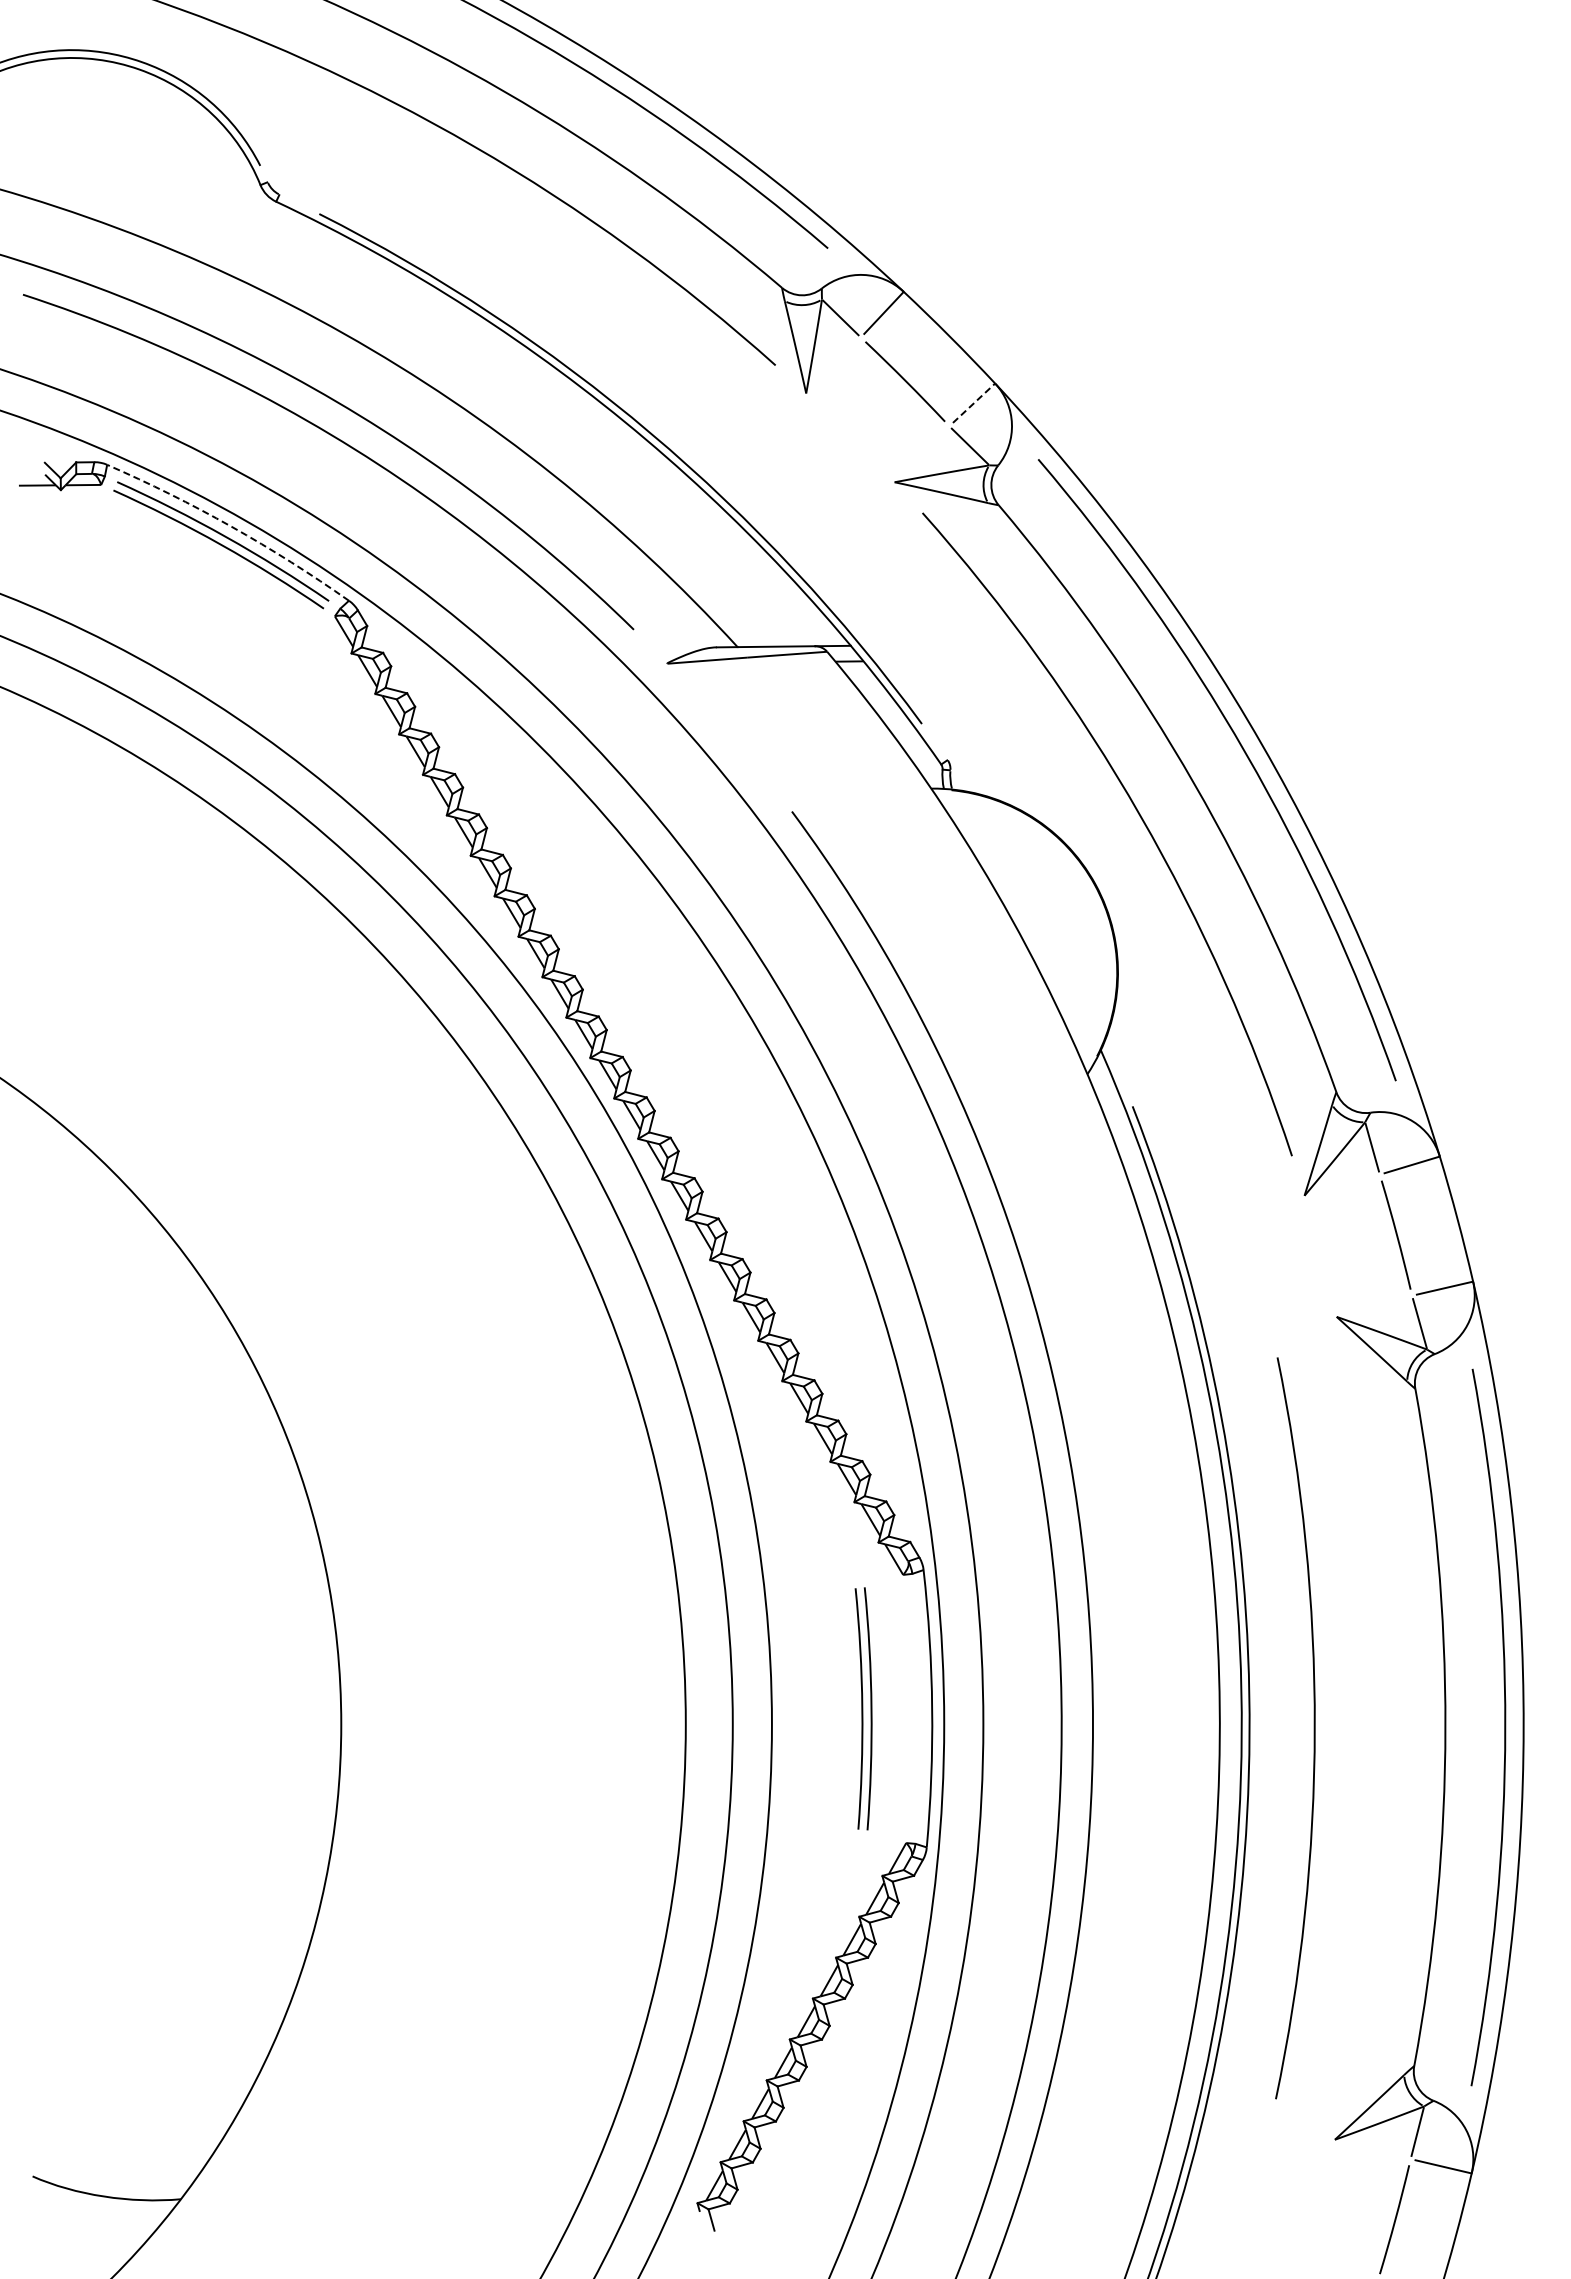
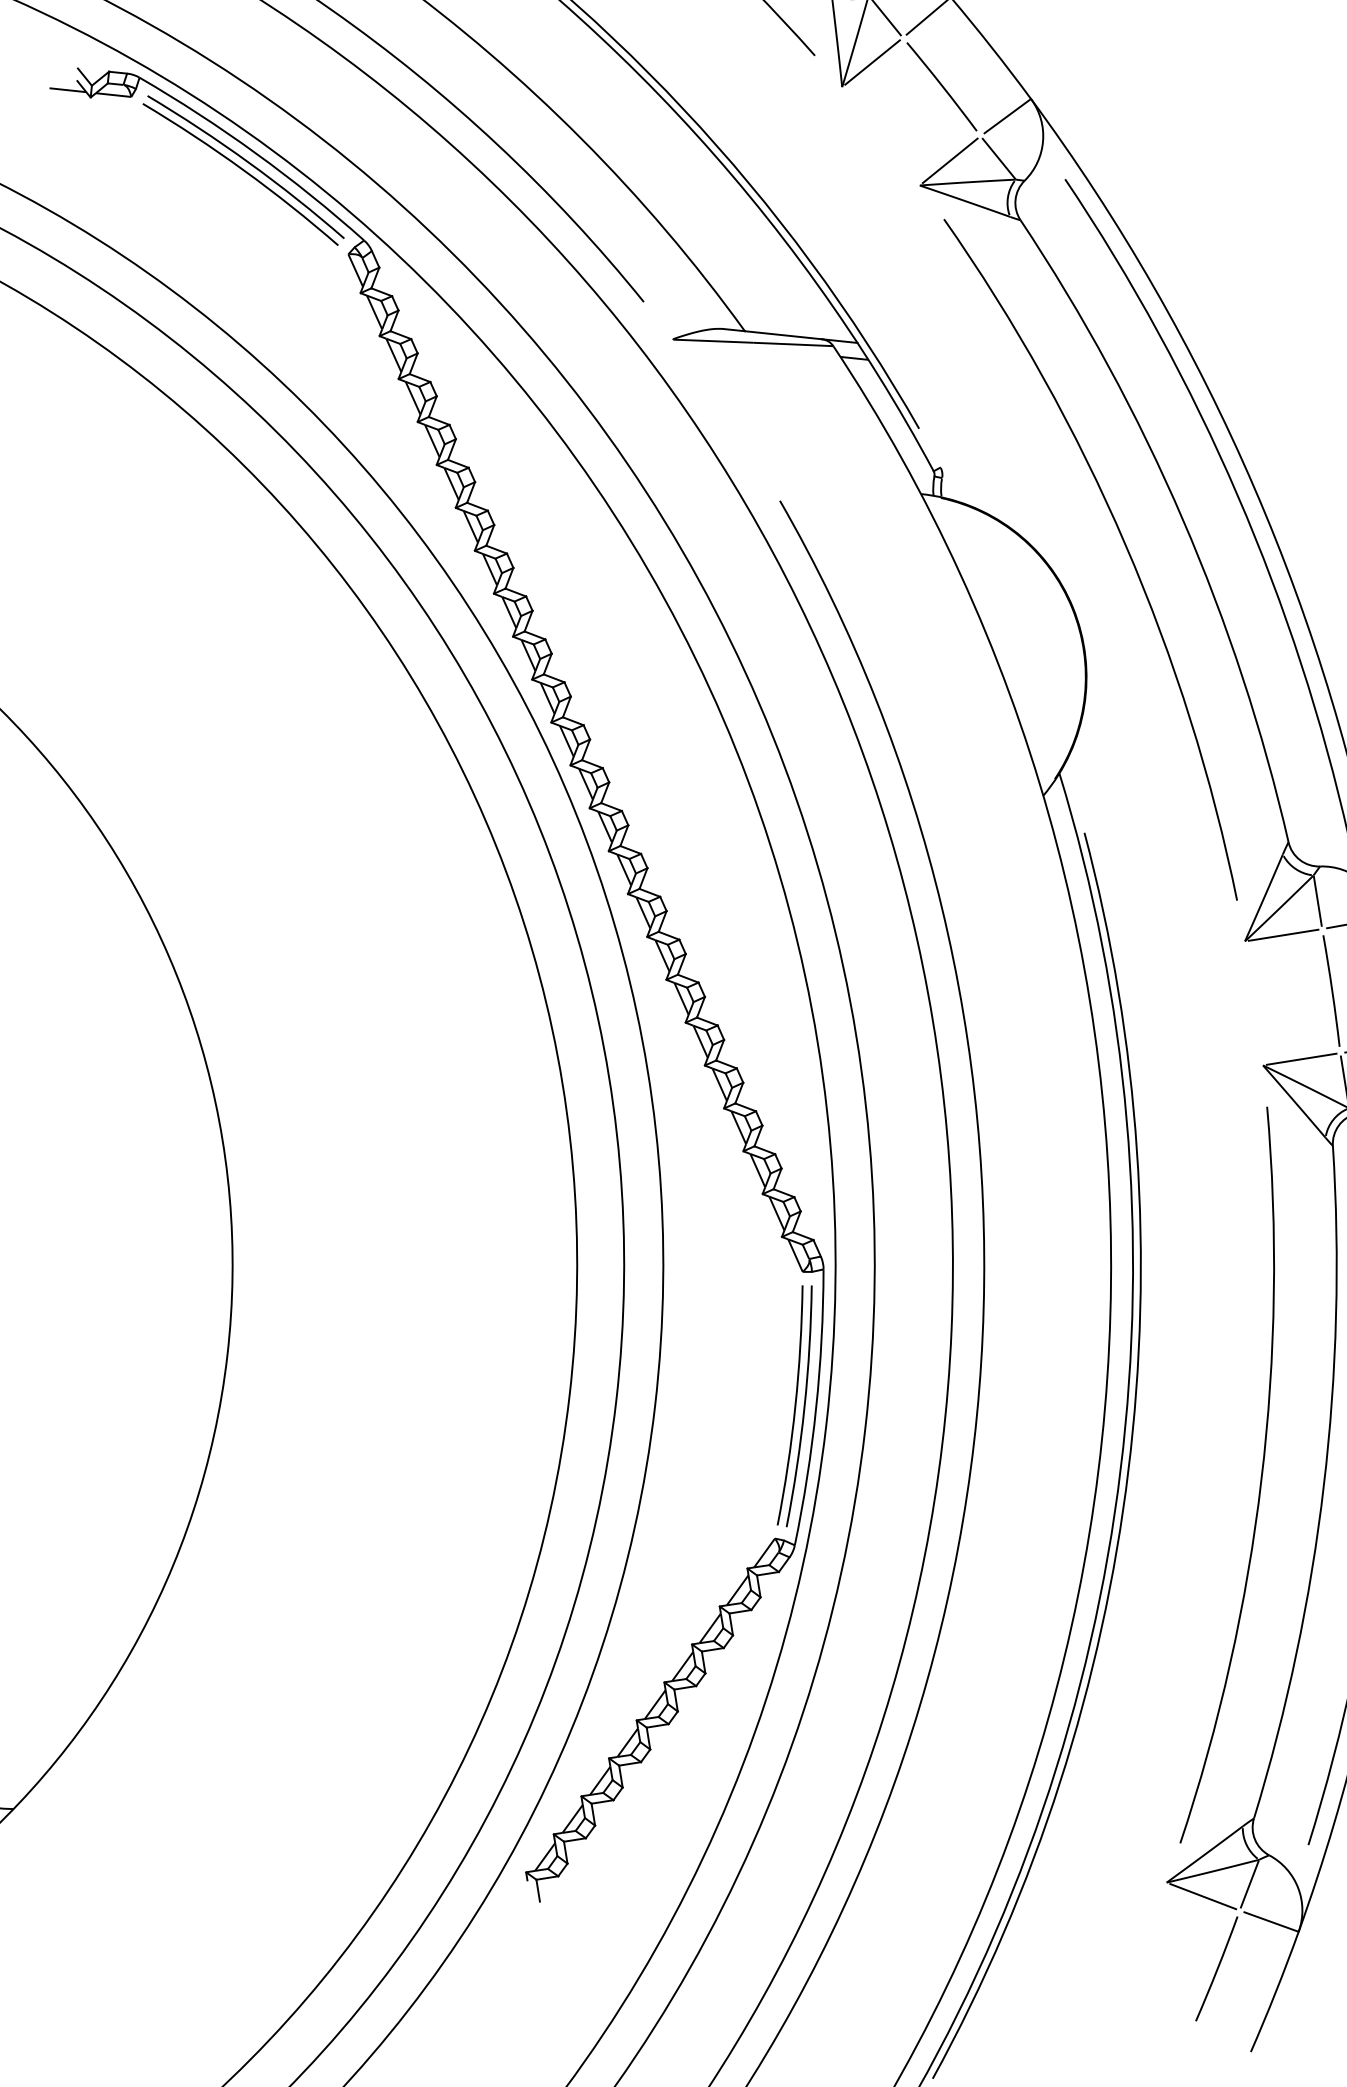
line: (833, 365) -> (872, 62), added
line: (973, 403) -> (1007, 116), dashed -> solid
line: (921, 454) -> (949, 161), added
arc: (231, 526) -> (255, 153), dashed -> solid
line: (1342, 1184) -> (1284, 934), added
line: (1374, 1305) -> (1301, 1058), added
part: (863, 1708) -> (796, 1405), moved
arc: (1313, 1728) -> (1260, 1479), moved
line: (1372, 2149) -> (1202, 1896), added

